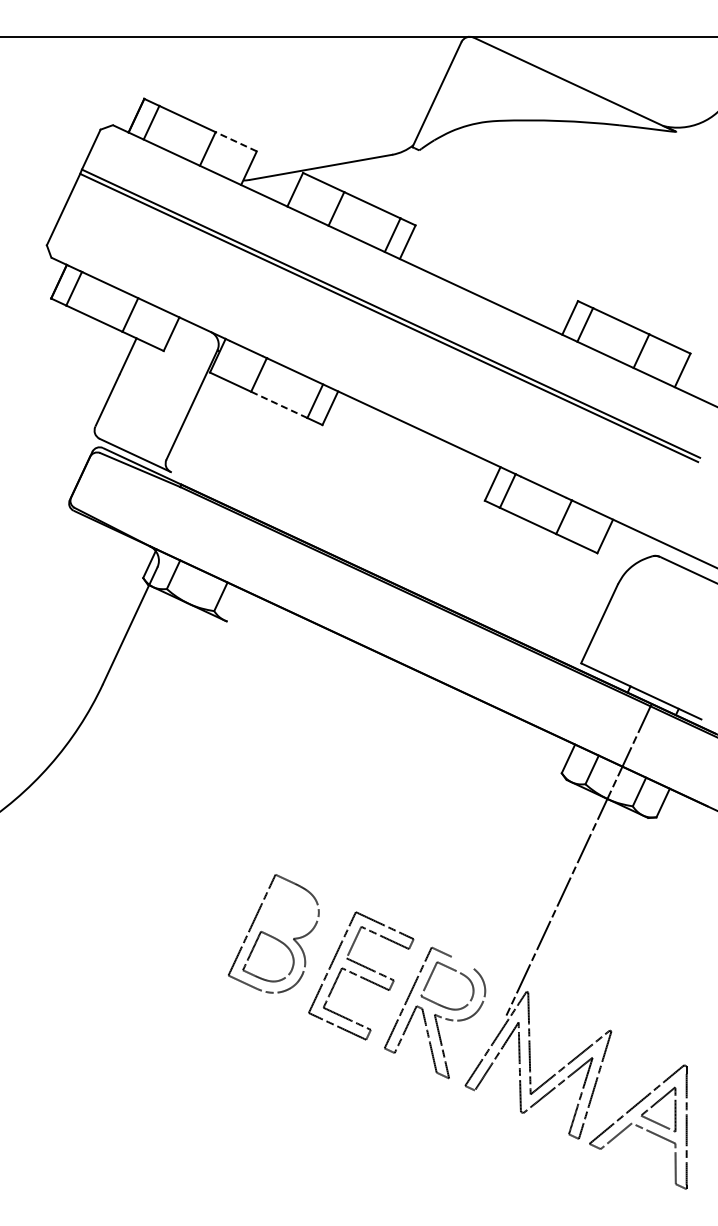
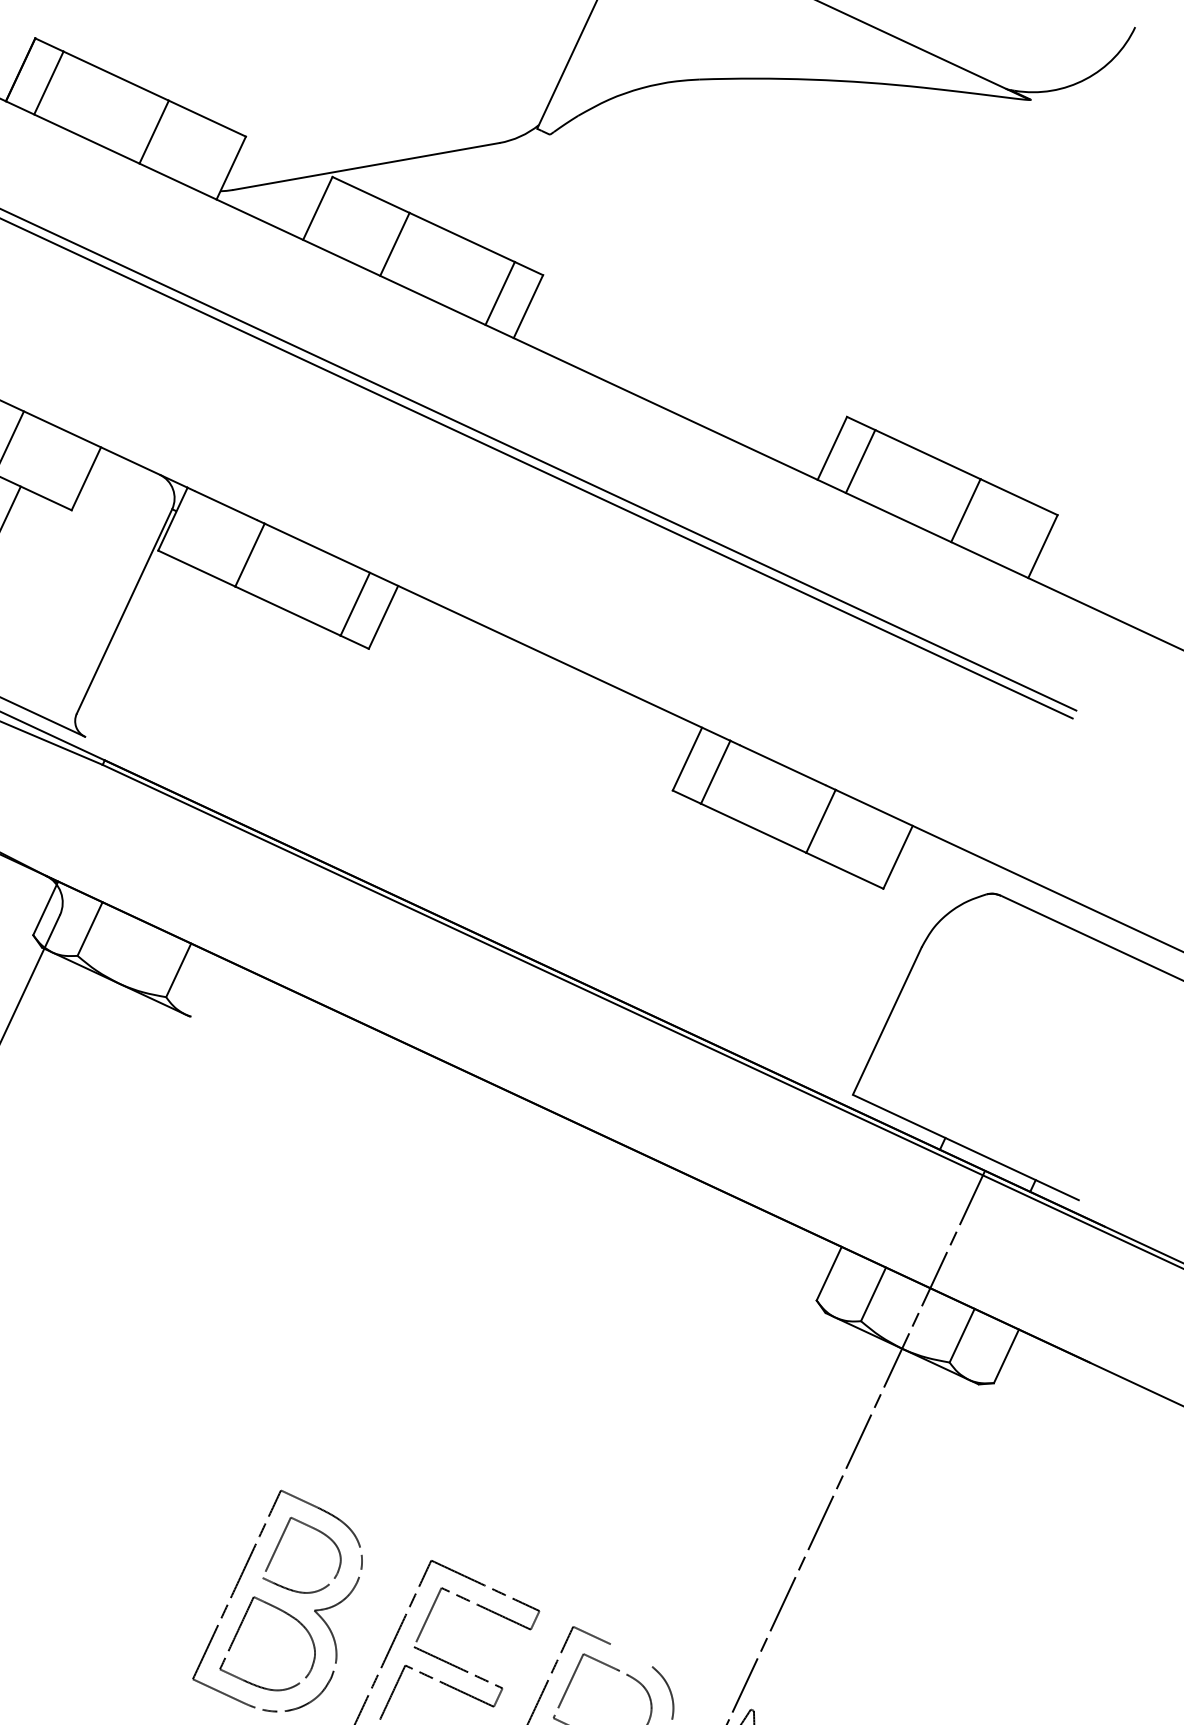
line: (236, 141) -> (207, 118), dashed -> solid
line: (278, 404) -> (286, 610), dashed -> solid
part: (275, 903) -> (280, 1544), added

